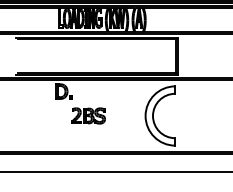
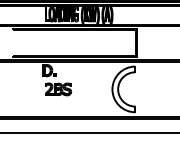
part: (88, 115) -> (58, 89), moved

